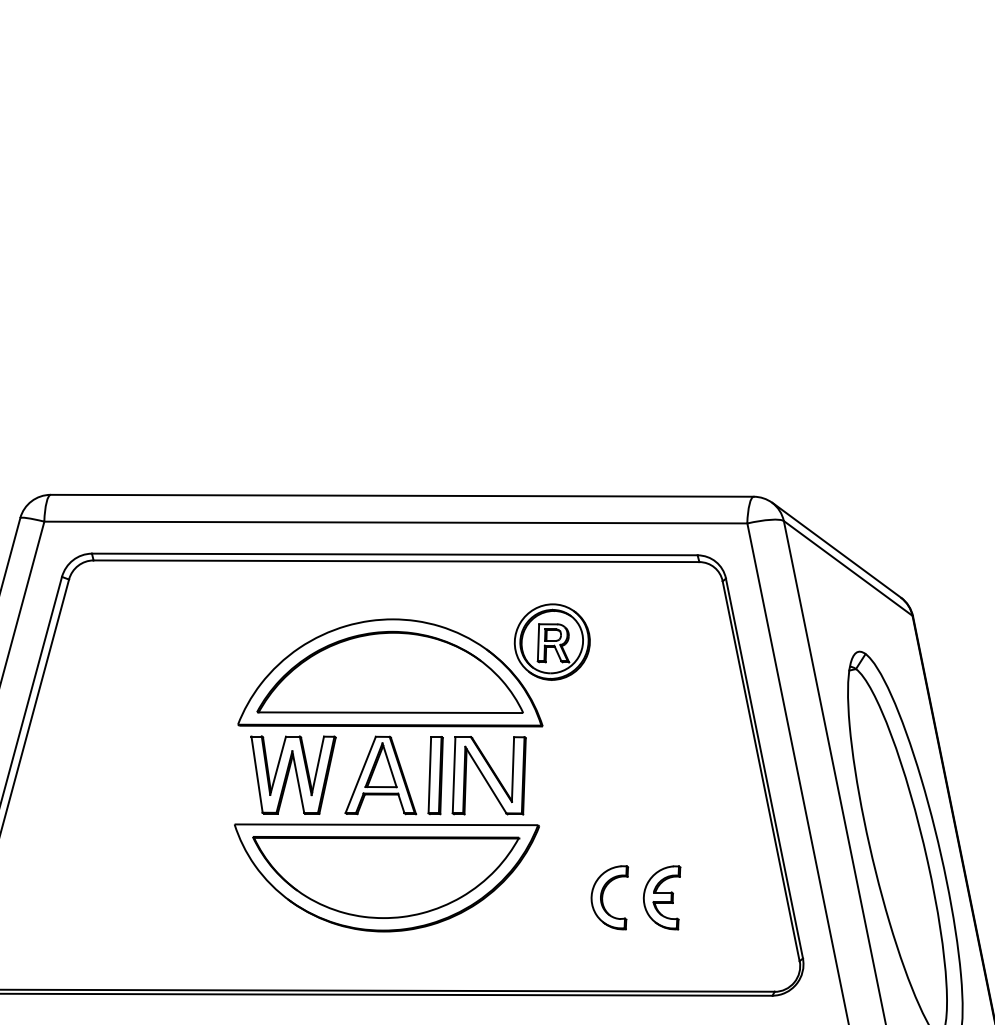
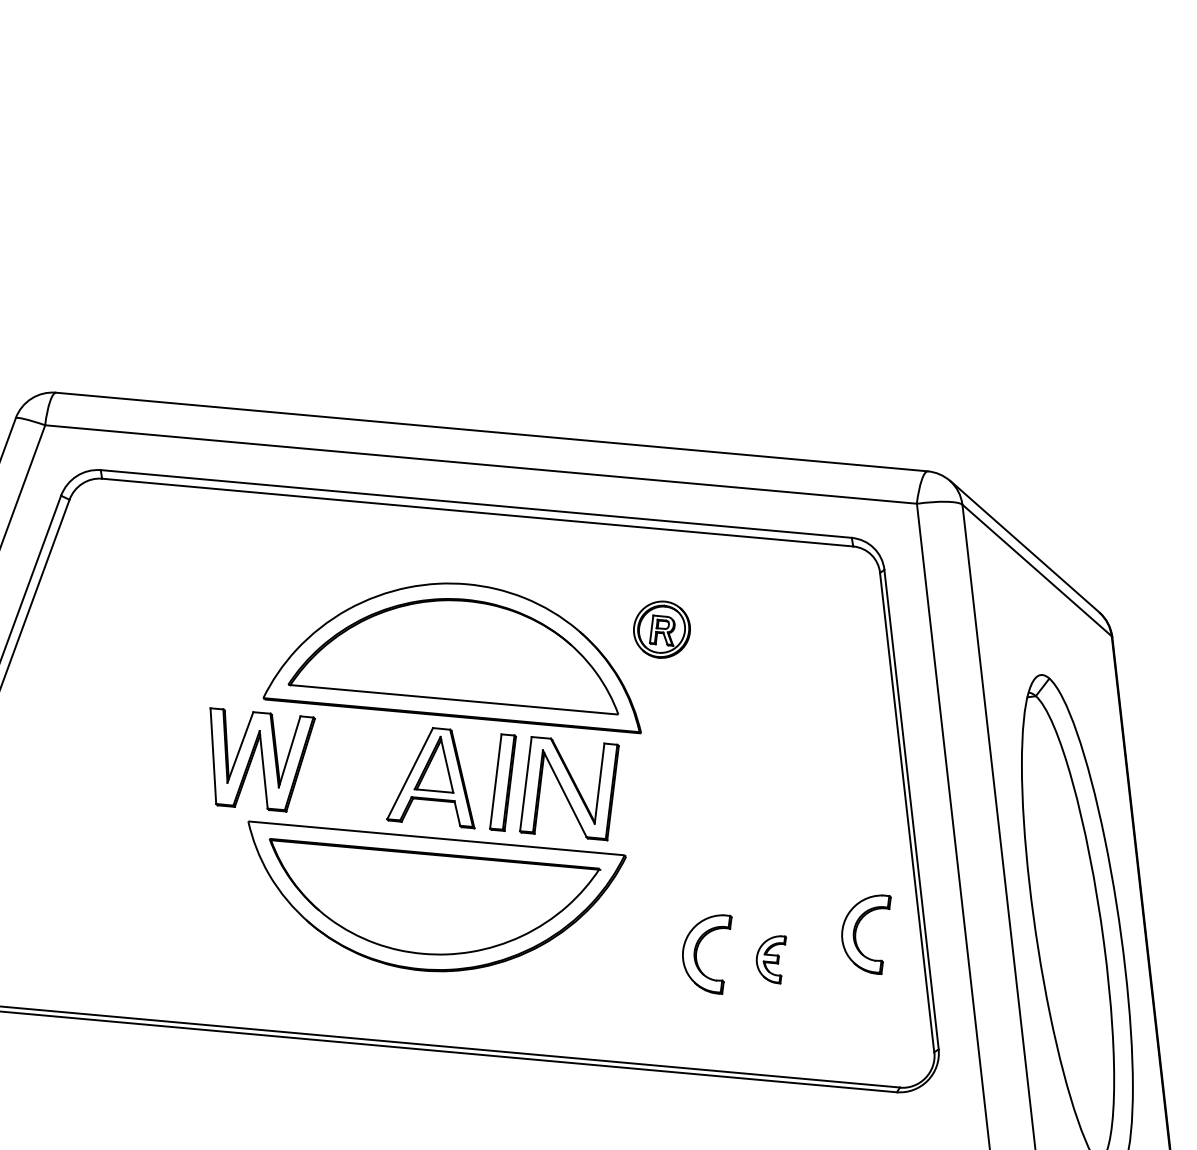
part: (551, 641) -> (661, 628), size x0.6
part: (293, 774) -> (258, 759), moved
part: (735, 870) -> (864, 932), added
part: (661, 897) -> (769, 958), size x0.6

